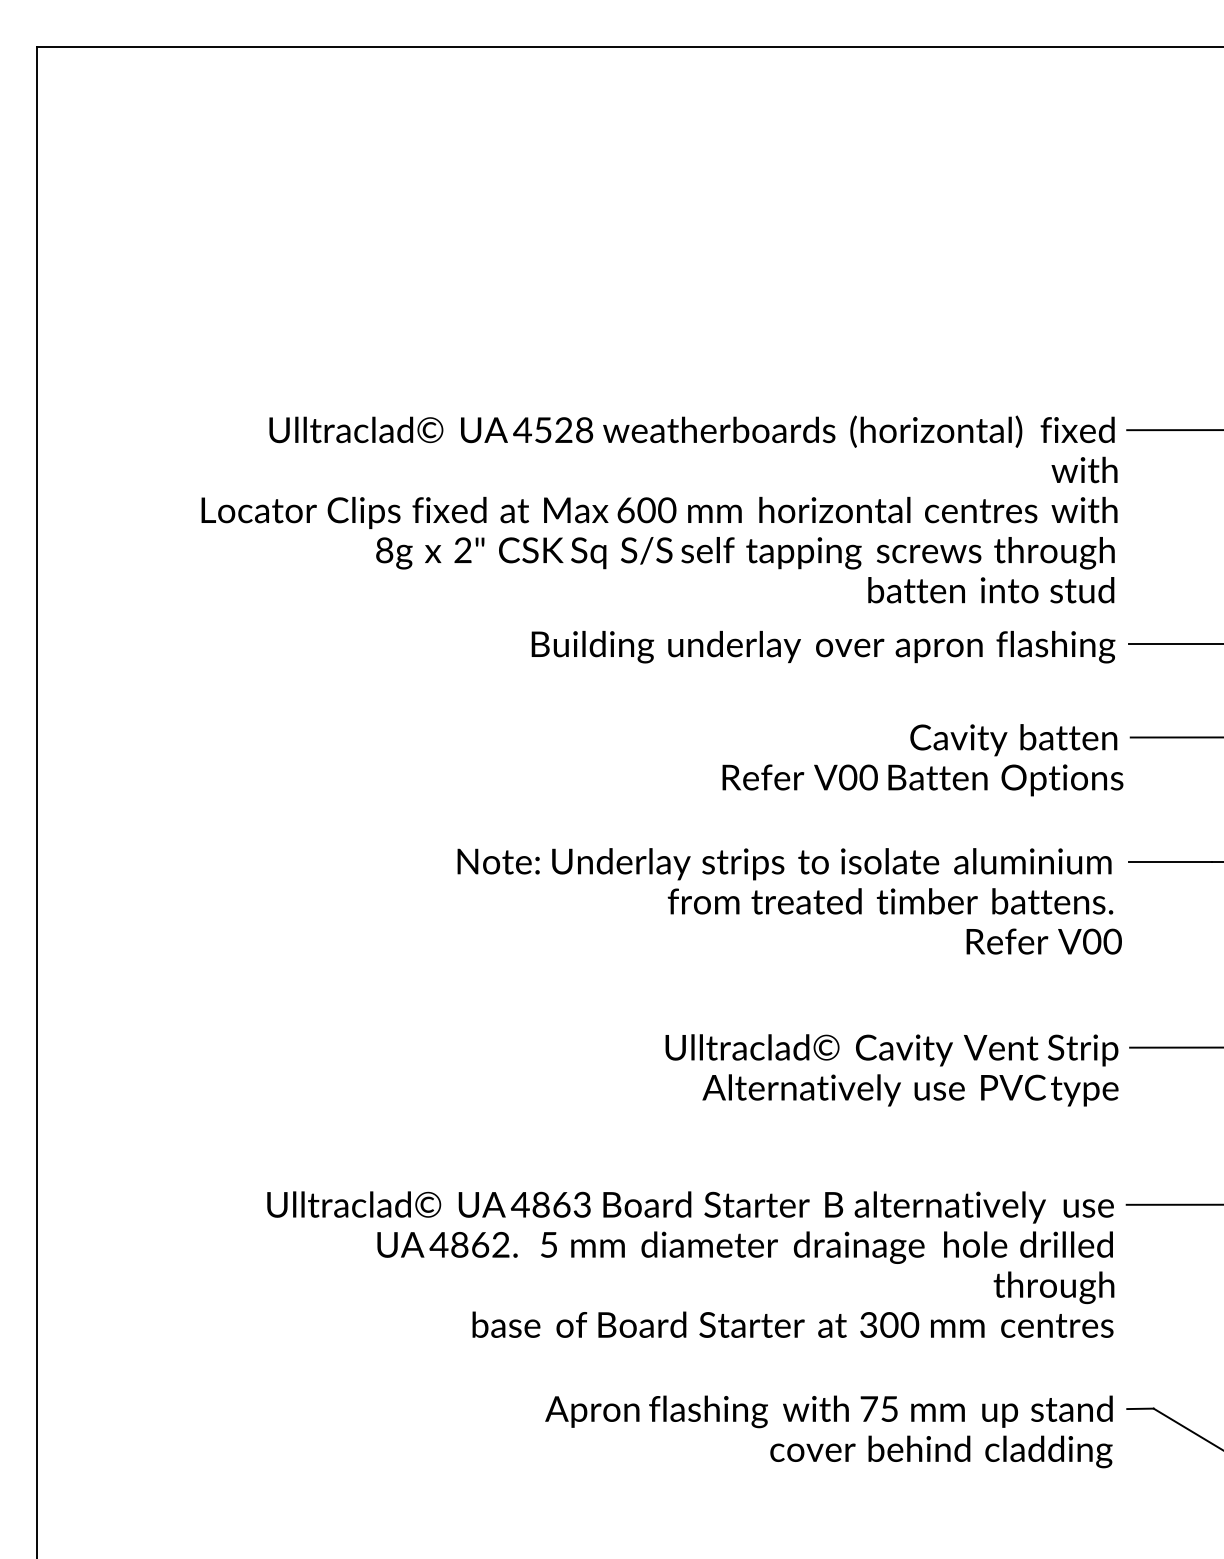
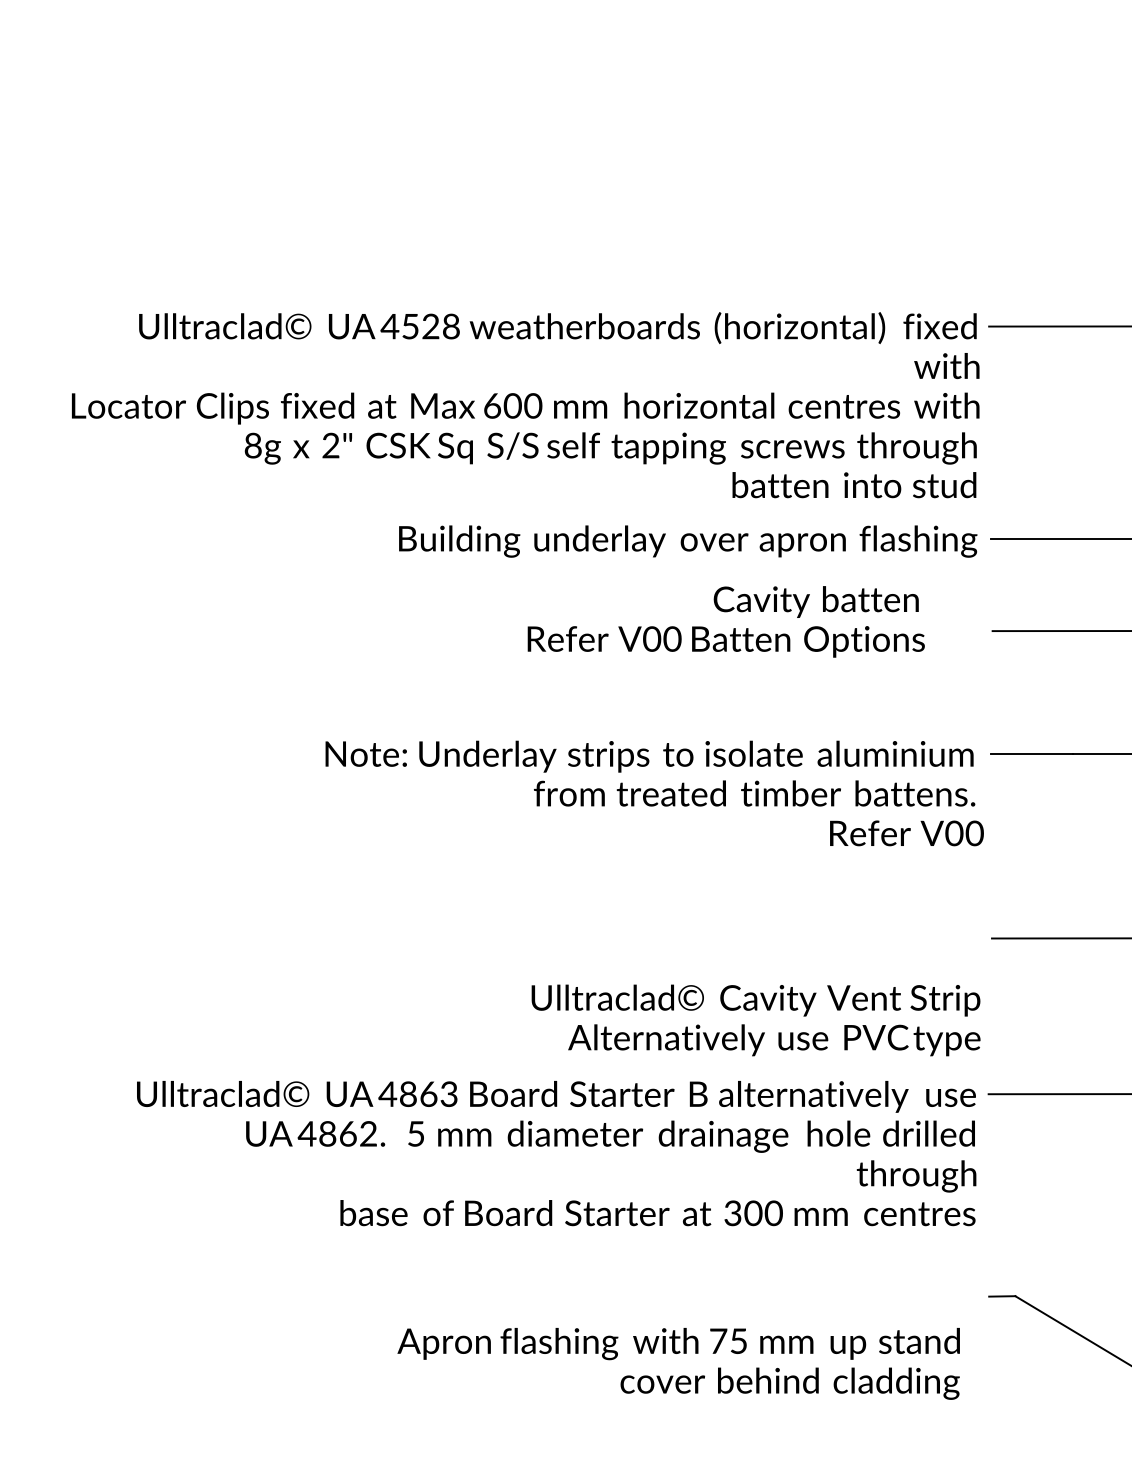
text: (922, 760) -> (725, 622), moved
text: (891, 1070) -> (755, 1020), moved
text: (828, 1431) -> (678, 1363), moved

